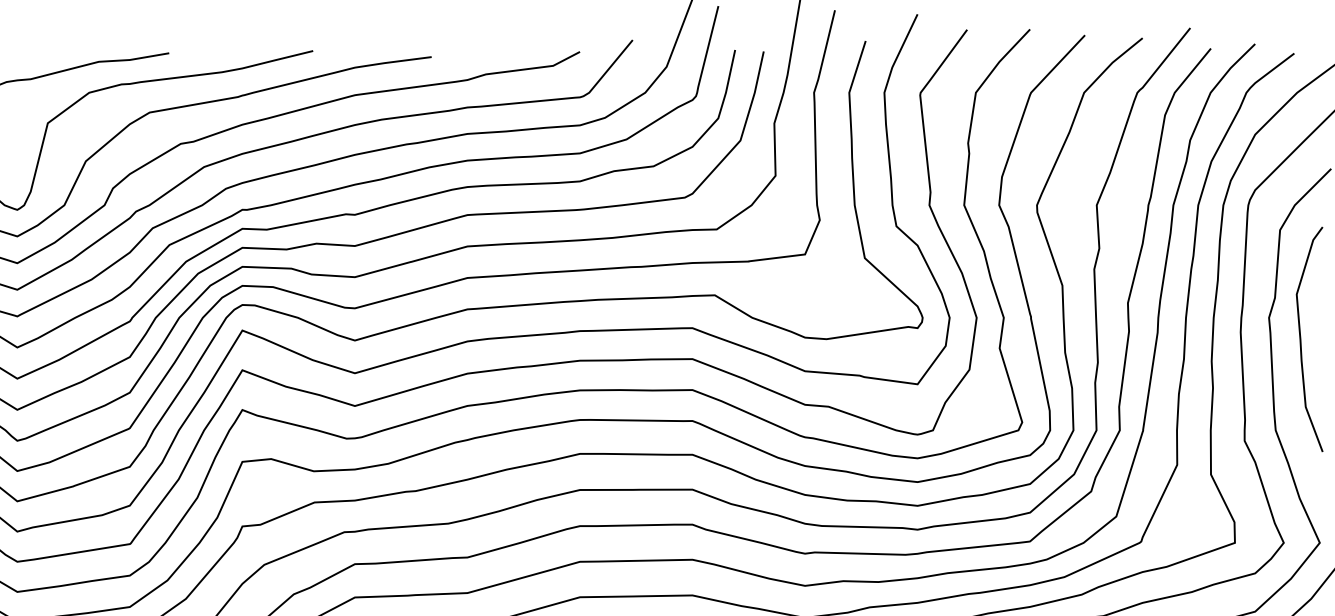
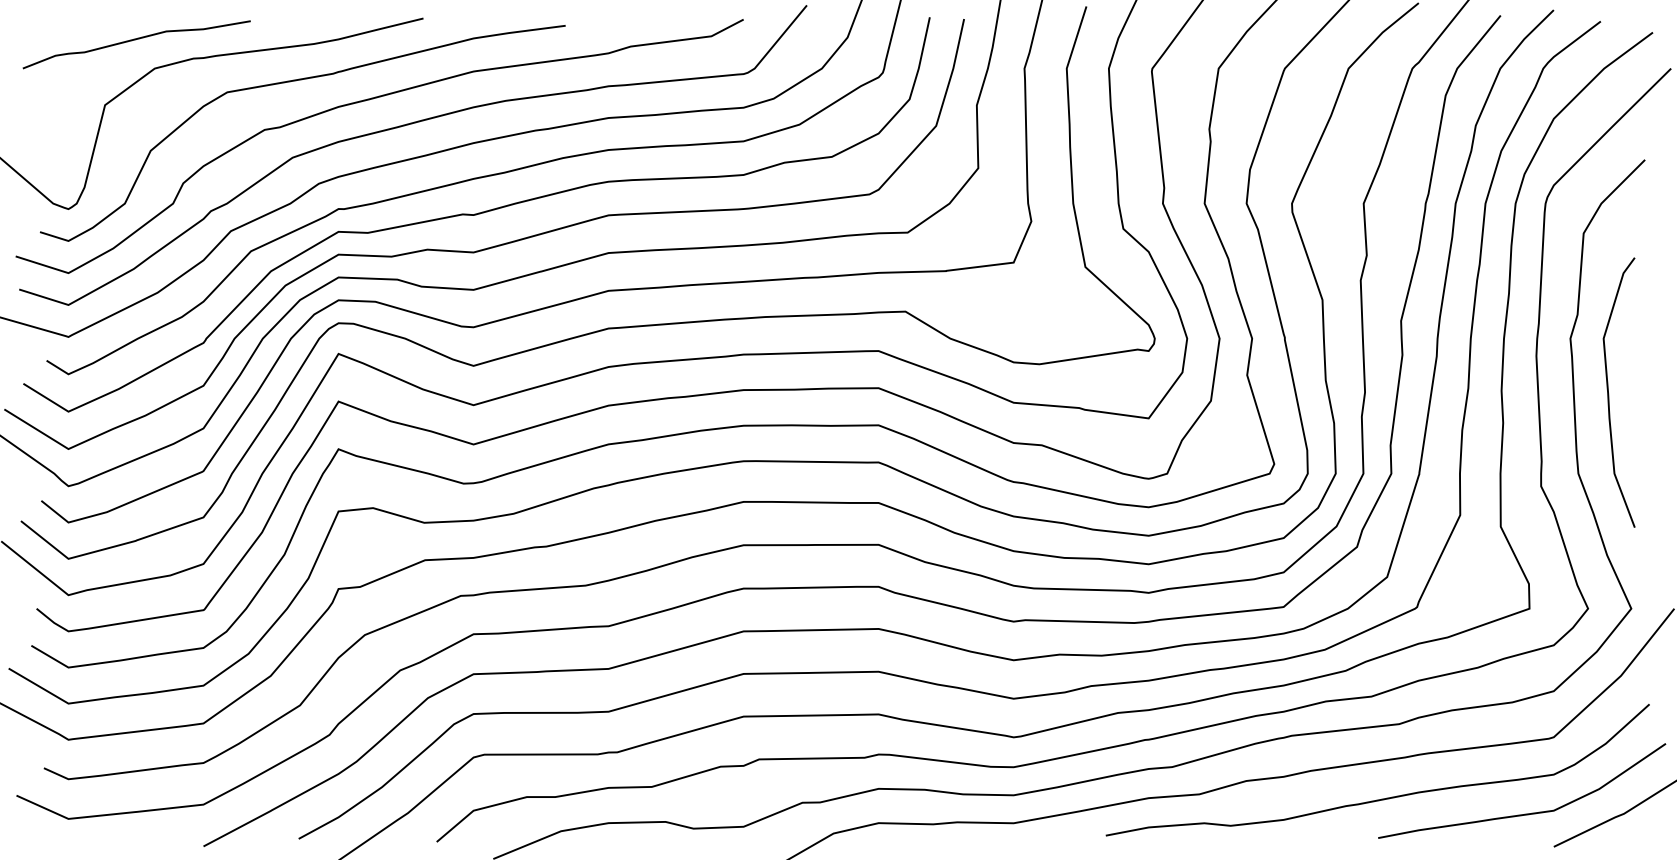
curve: (1301, 341) -> (1609, 394), moved

